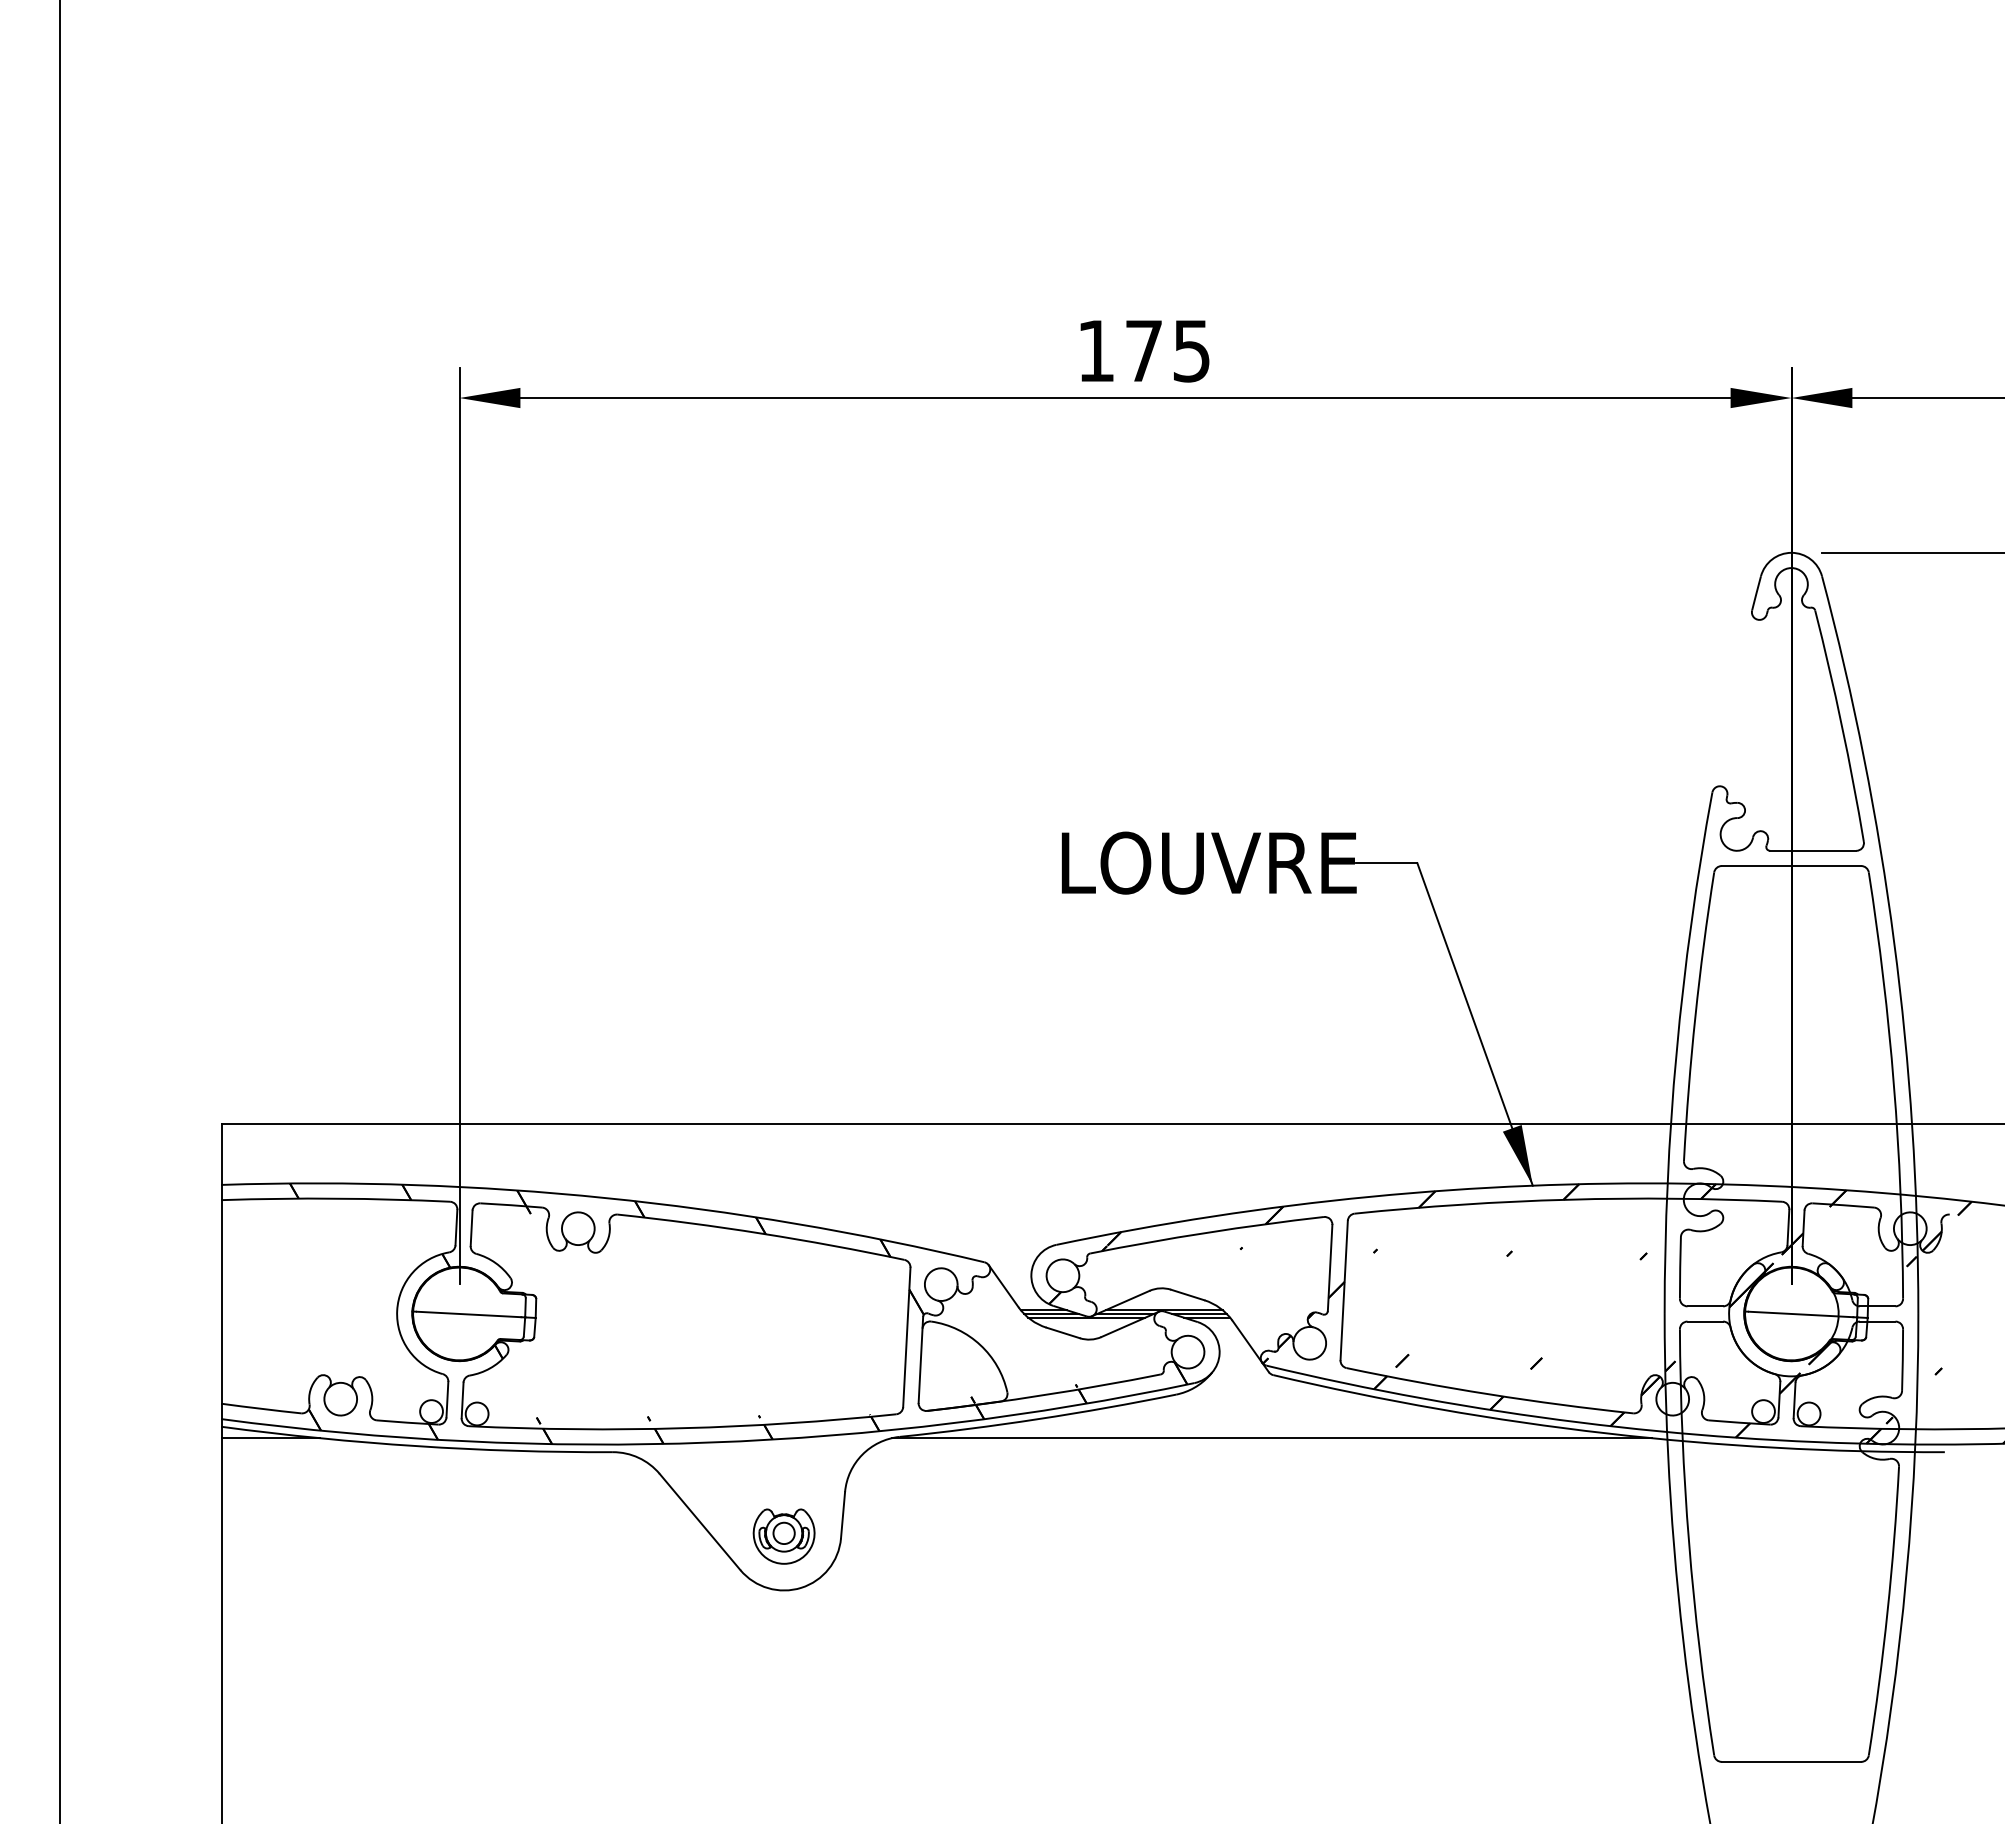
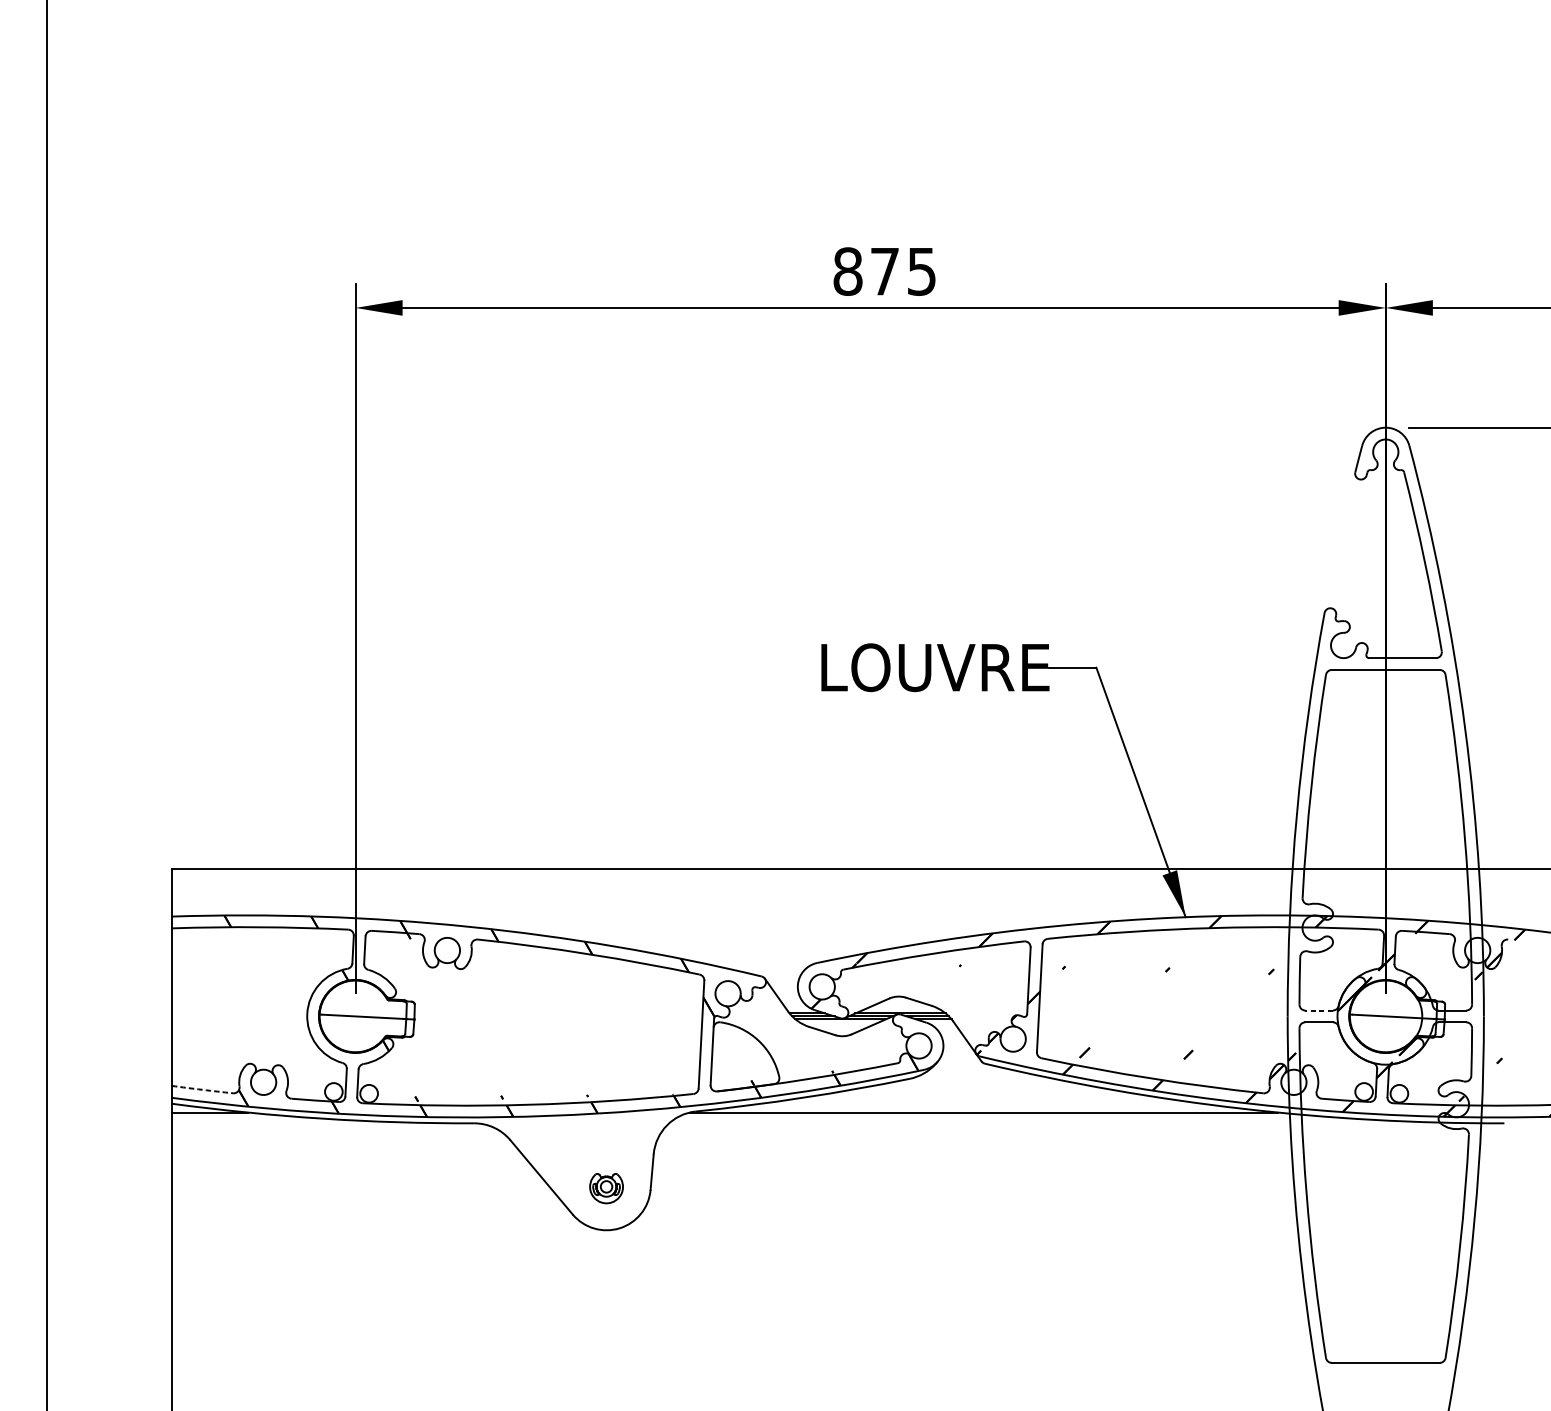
text: (1096, 350) -> (848, 271), 175 -> 875
line: (1705, 1306) -> (1319, 1010), solid -> dashed
arc: (261, 1408) -> (202, 1089), solid -> dashed
part: (783, 1536) -> (606, 1188), size x0.7

